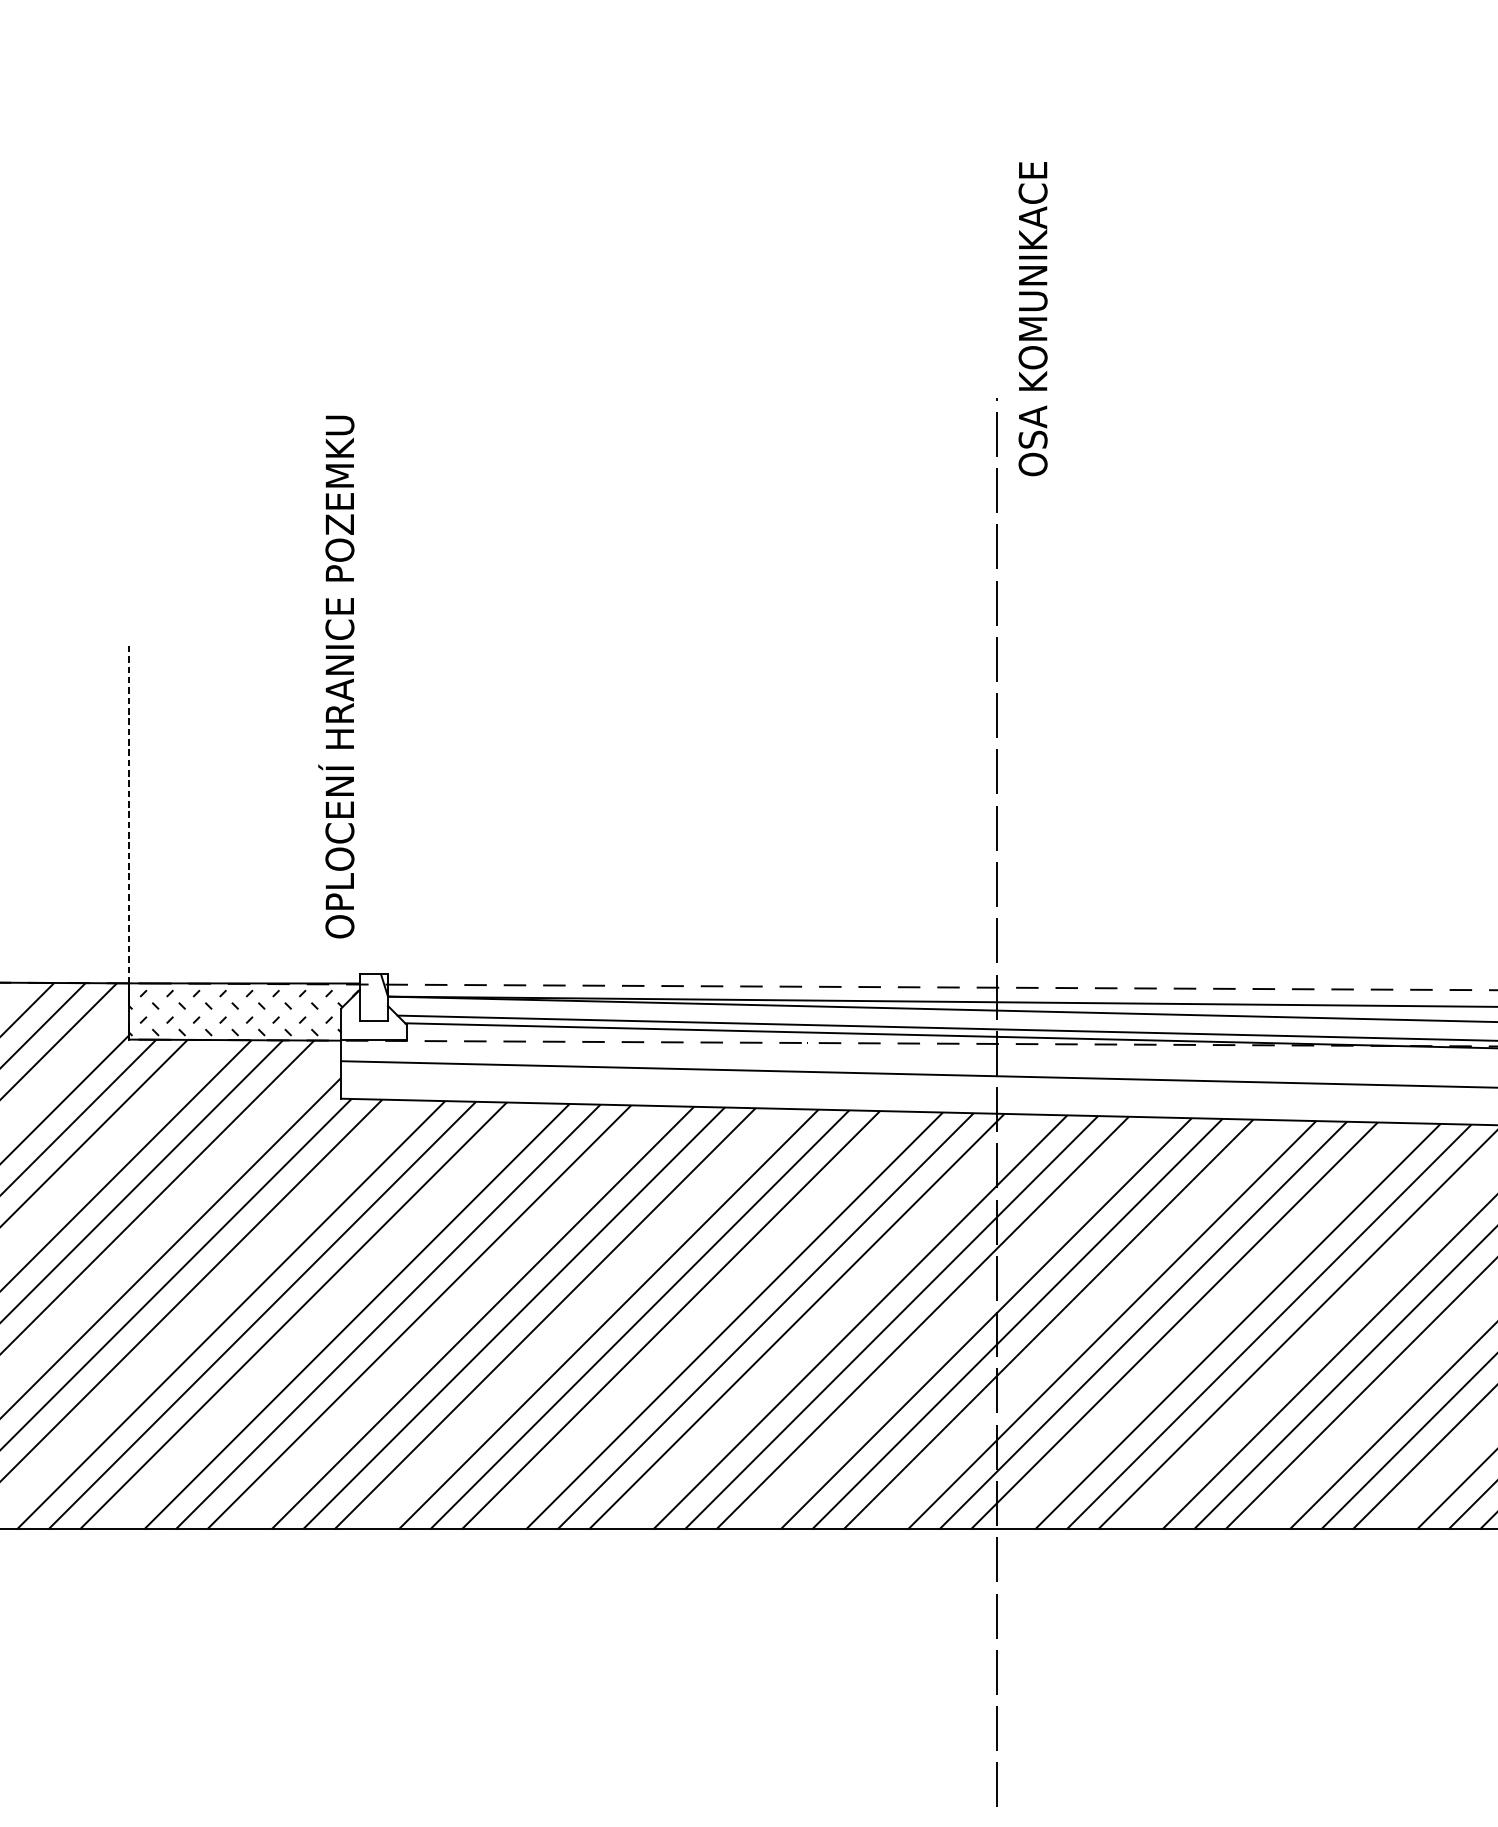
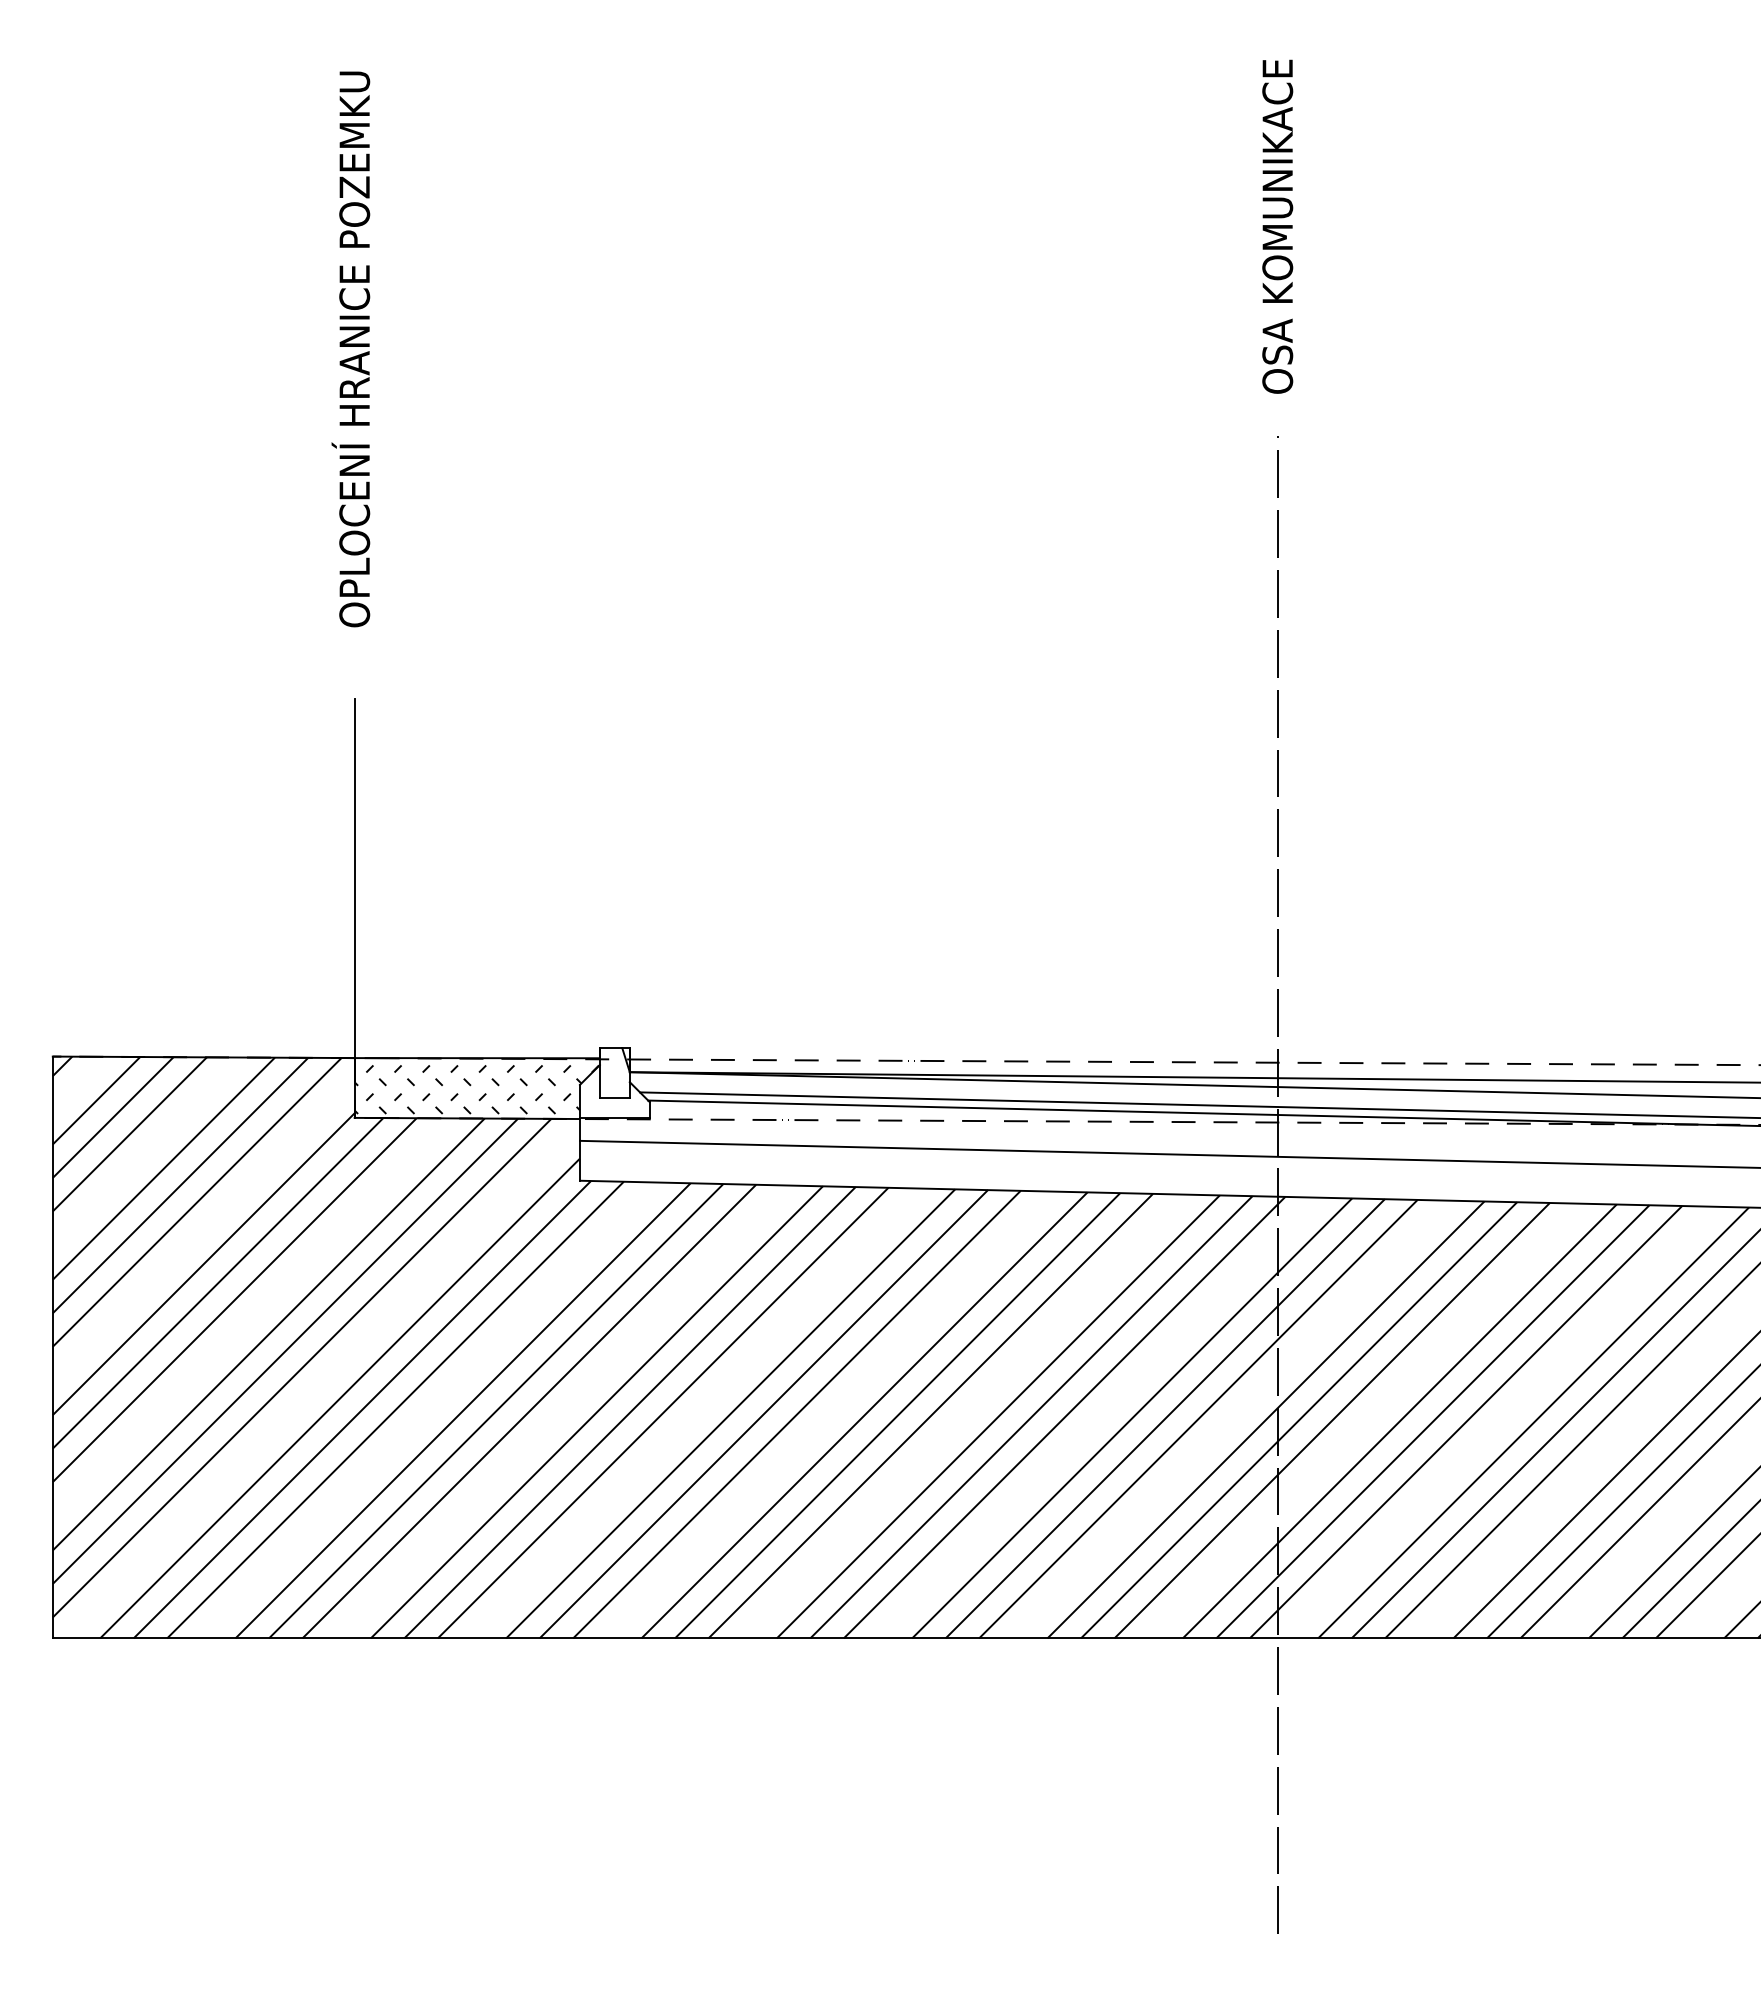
text: (1032, 318) -> (1277, 226), moved
text: (335, 677) -> (350, 349), moved
line: (129, 815) -> (354, 879), dashed -> solid

